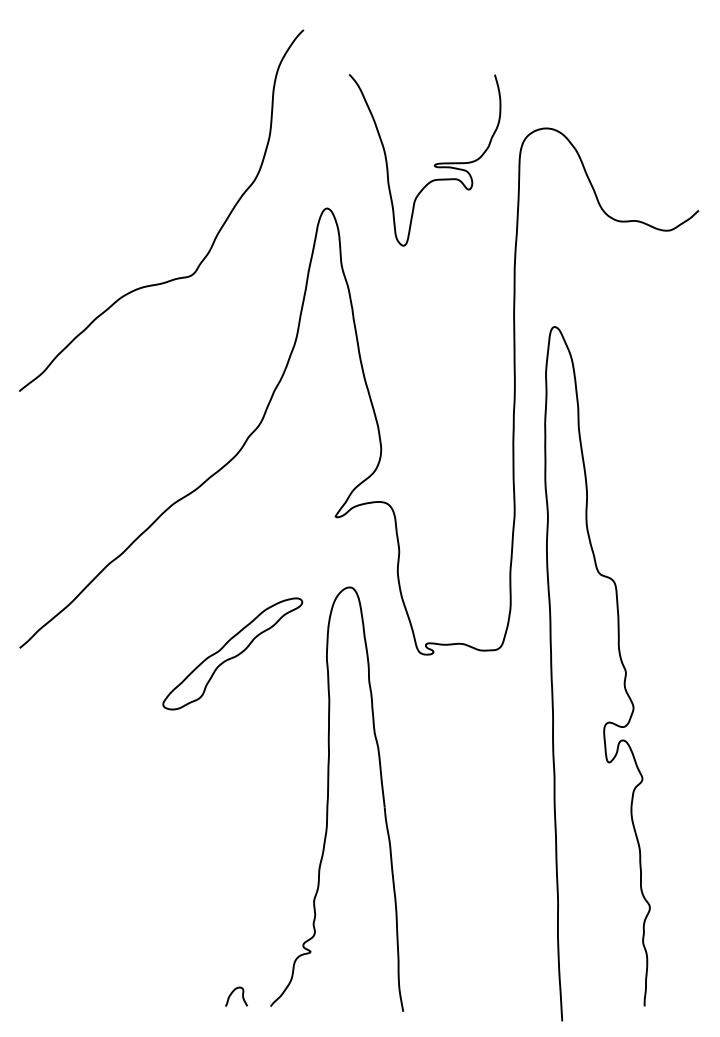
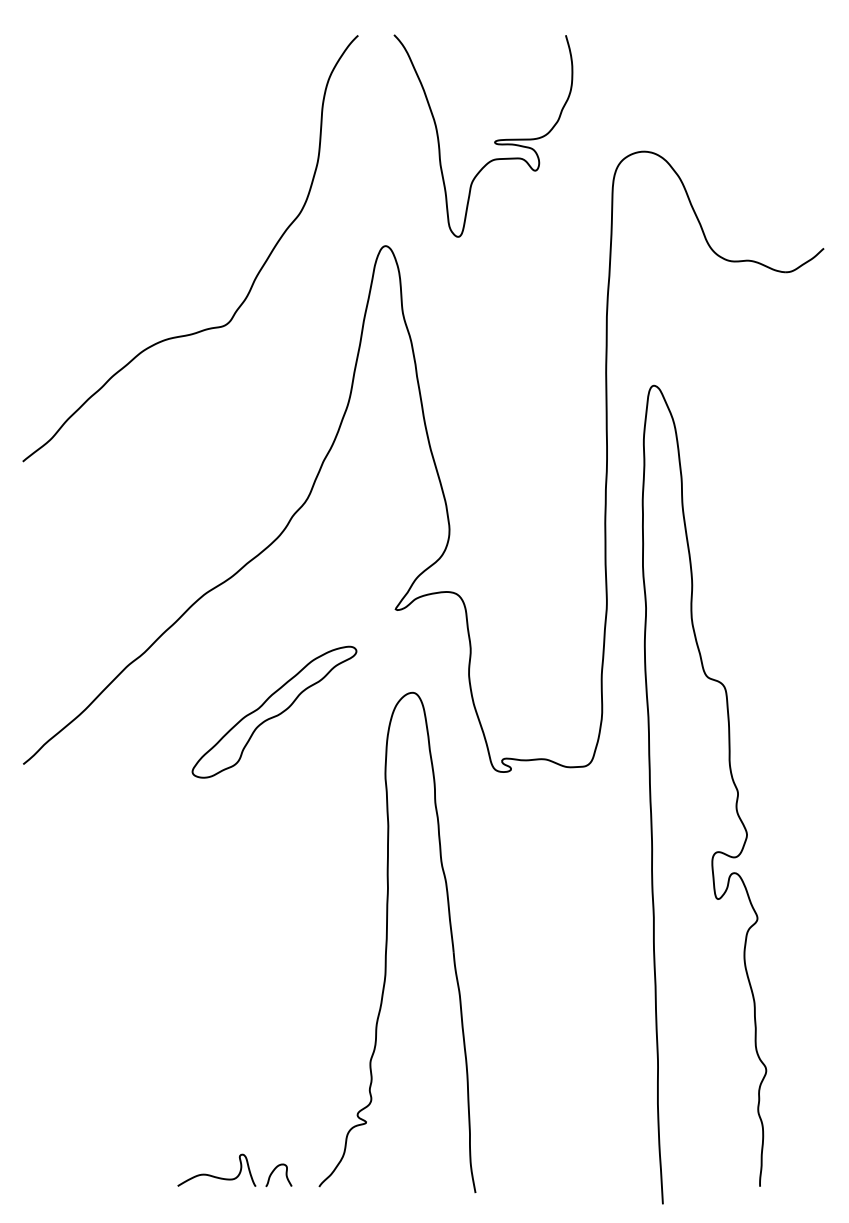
curve: (433, 165) -> (493, 142), moved
part: (232, 653) -> (274, 711), moved
curve: (180, 996) -> (212, 1175), added

